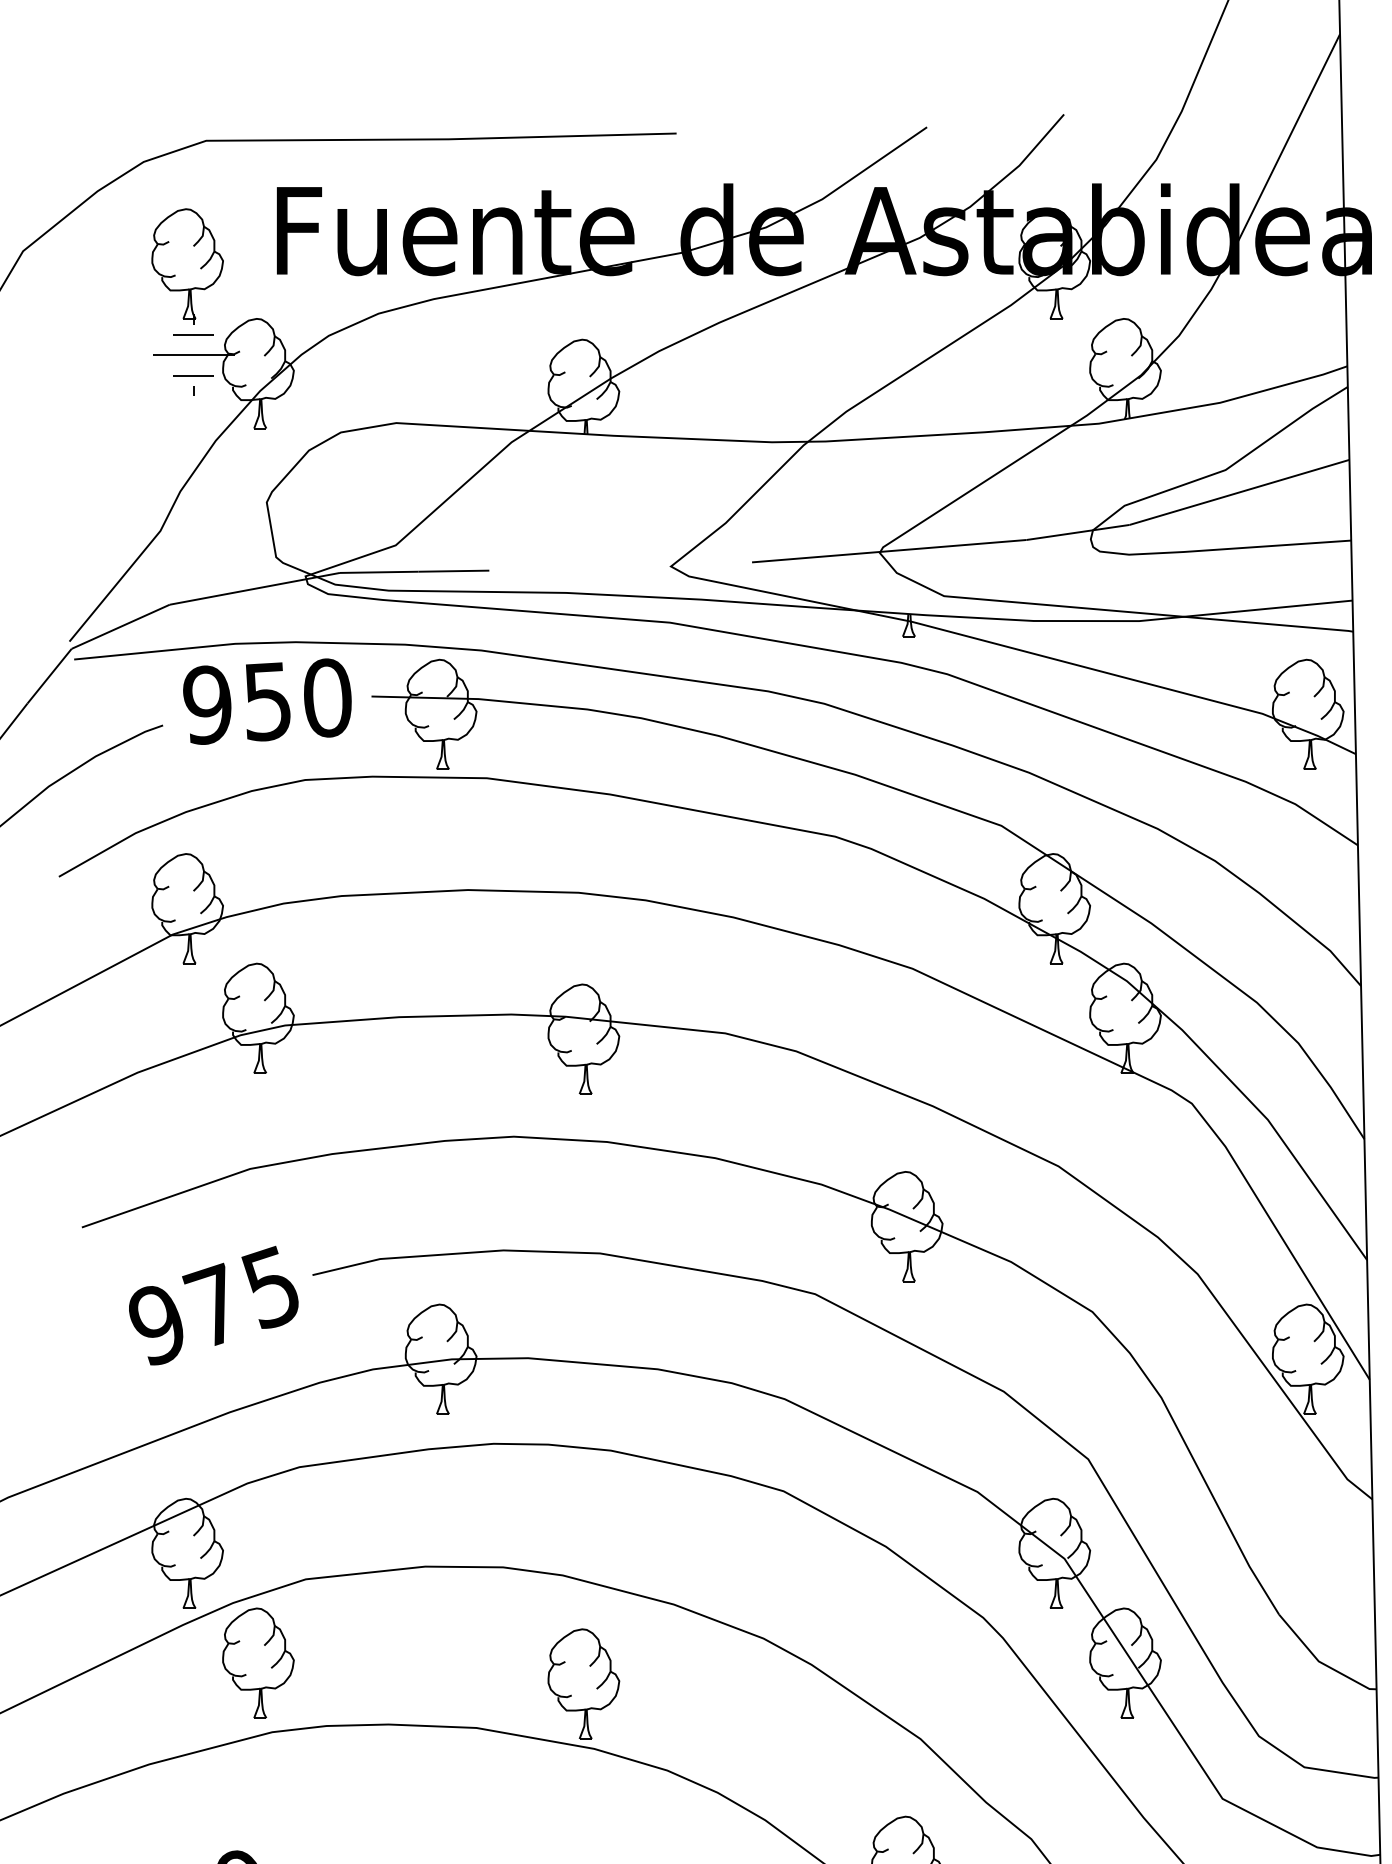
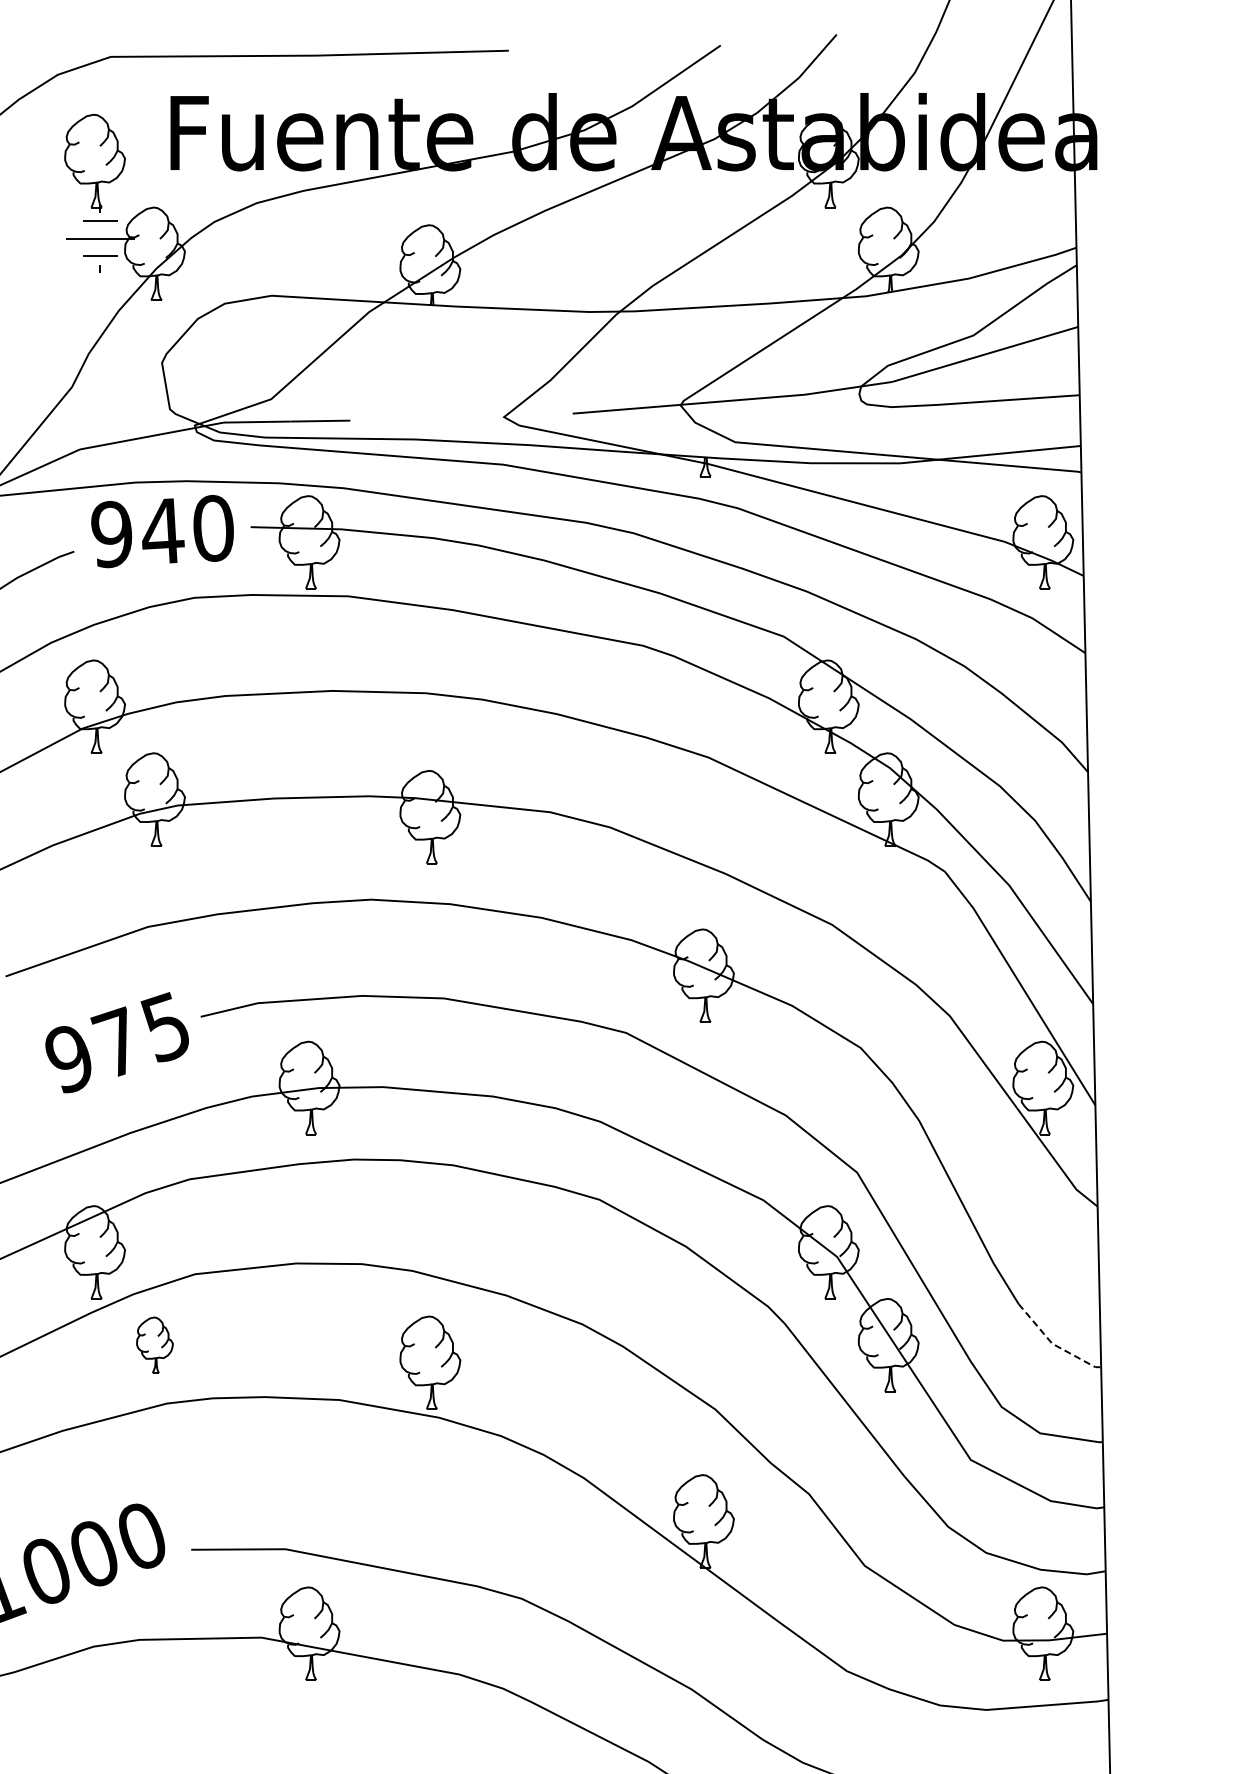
text: (268, 701) -> (163, 531), 950 -> 940
line: (1321, 1662) -> (1054, 1344), solid -> dashed
part: (257, 1663) -> (154, 1345), size x0.6

